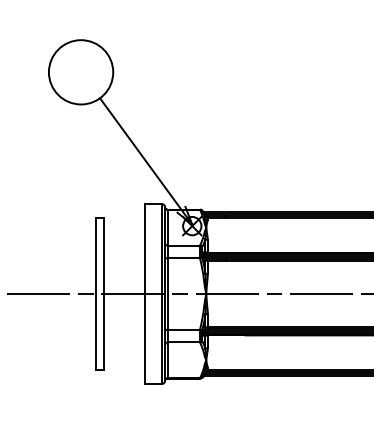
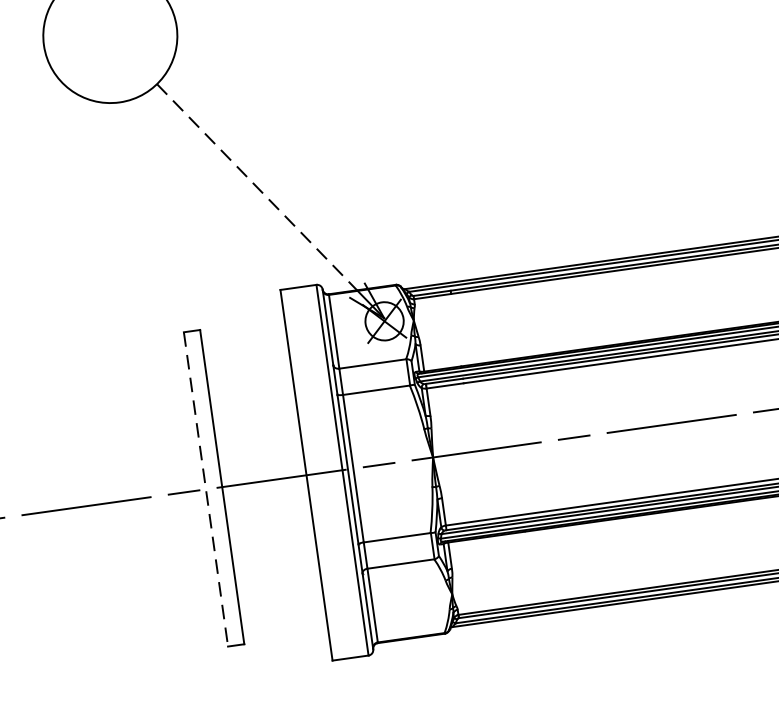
line: (141, 154) -> (258, 188), solid -> dashed
line: (96, 294) -> (206, 490), solid -> dashed

